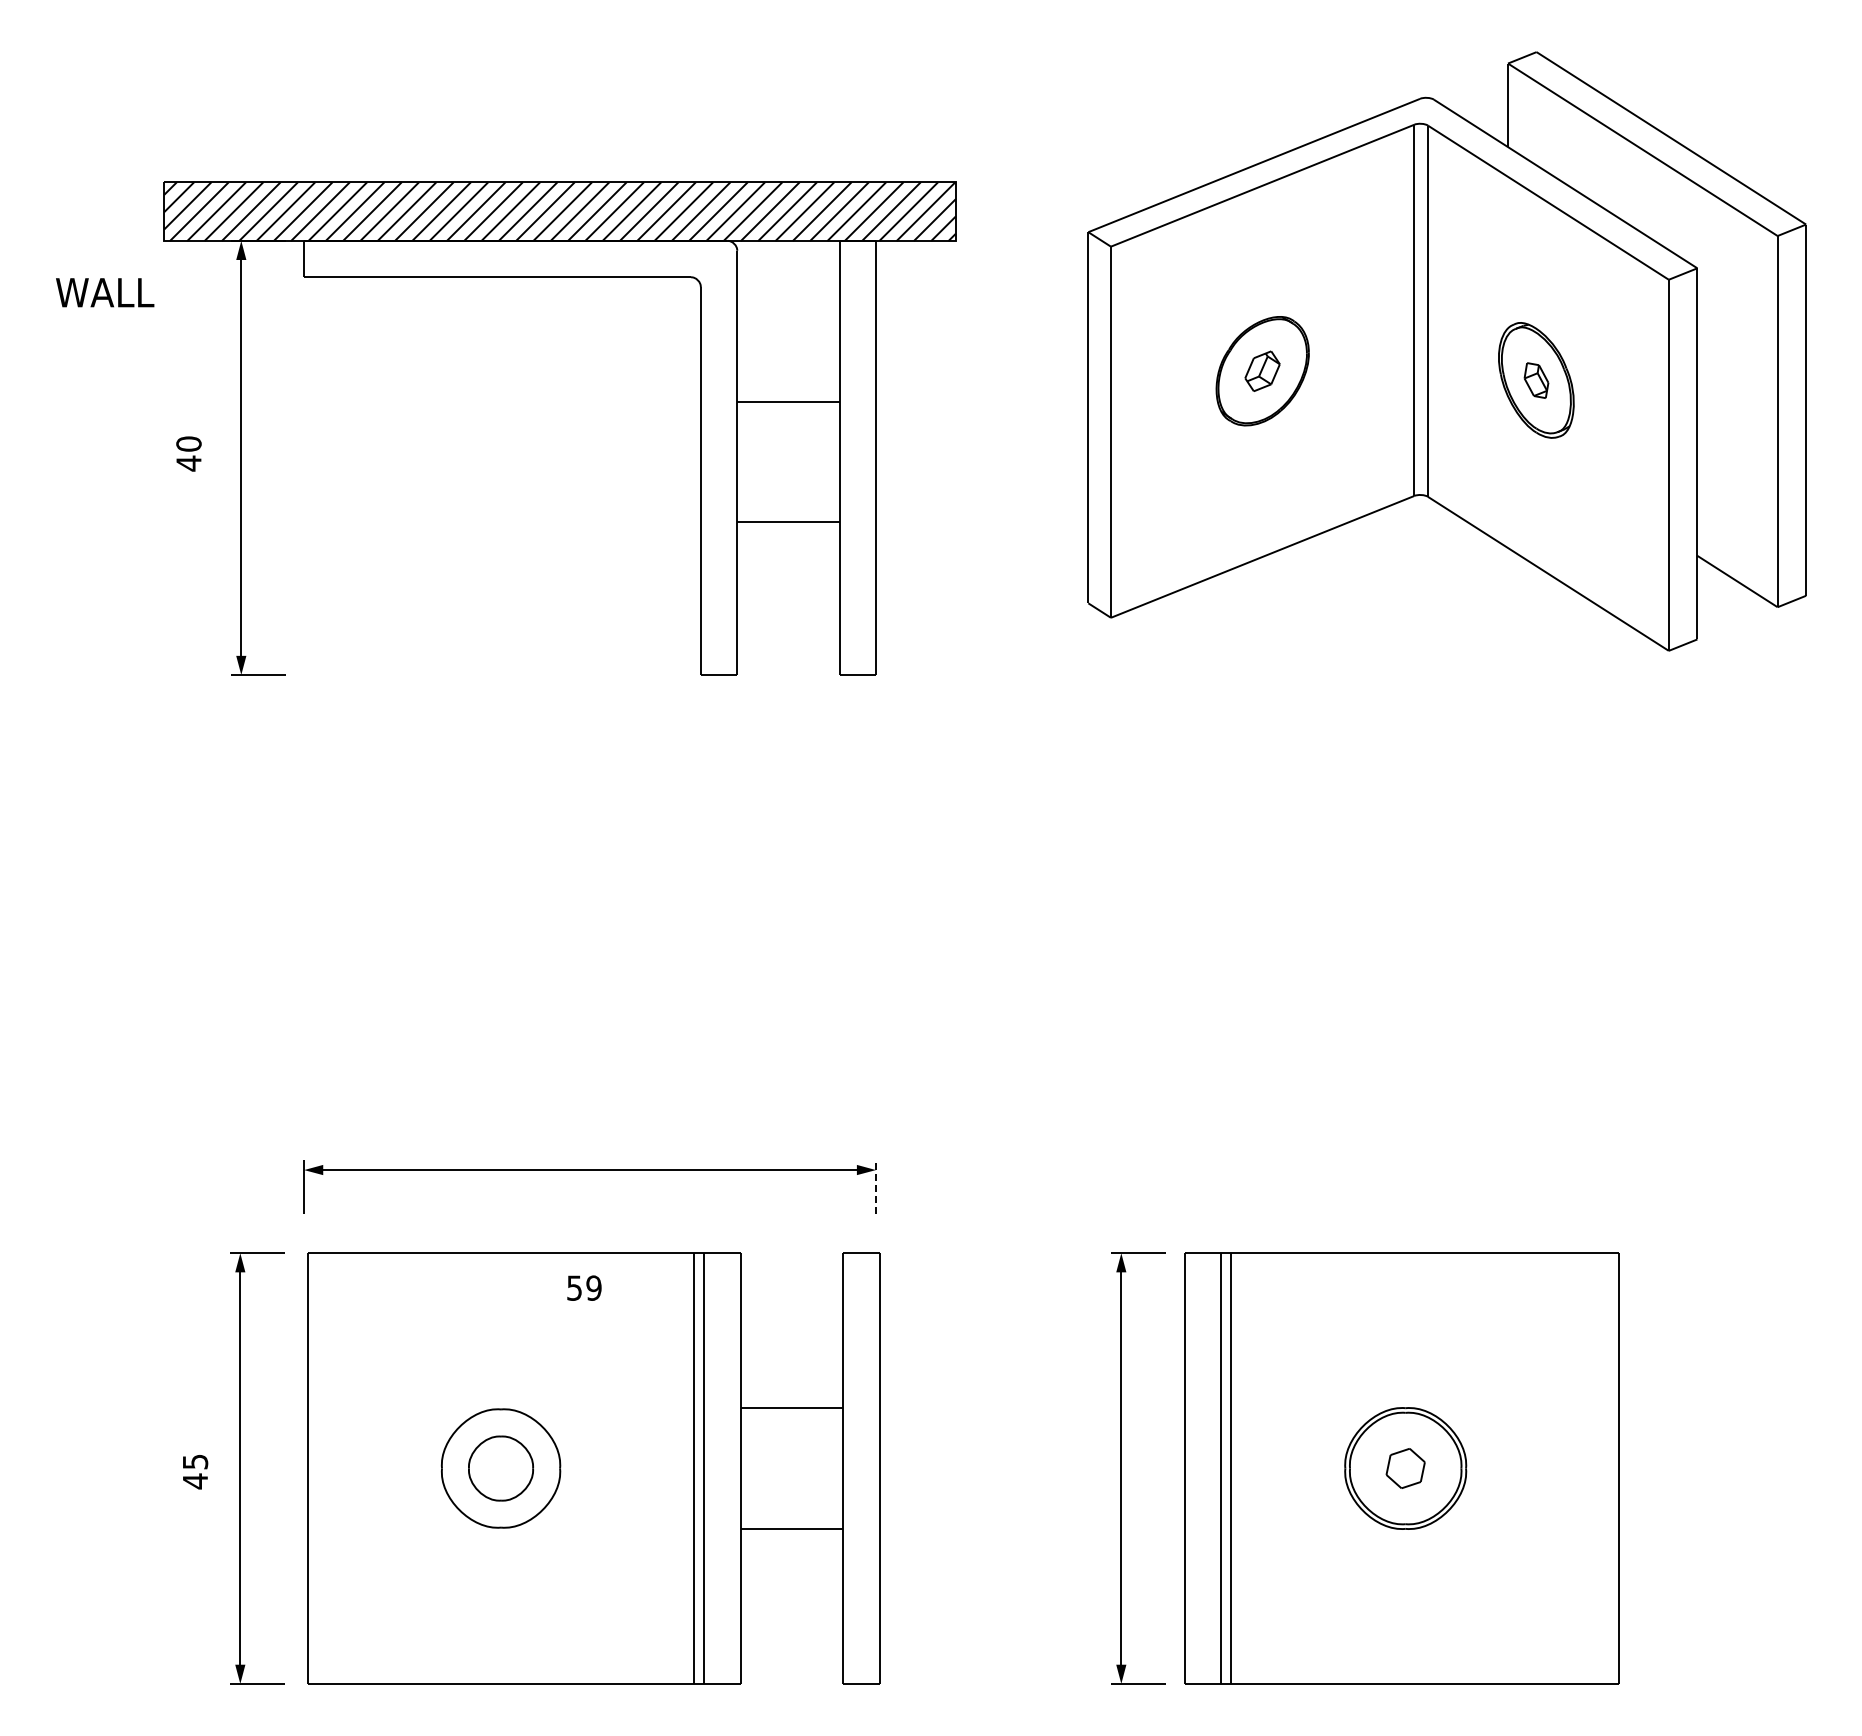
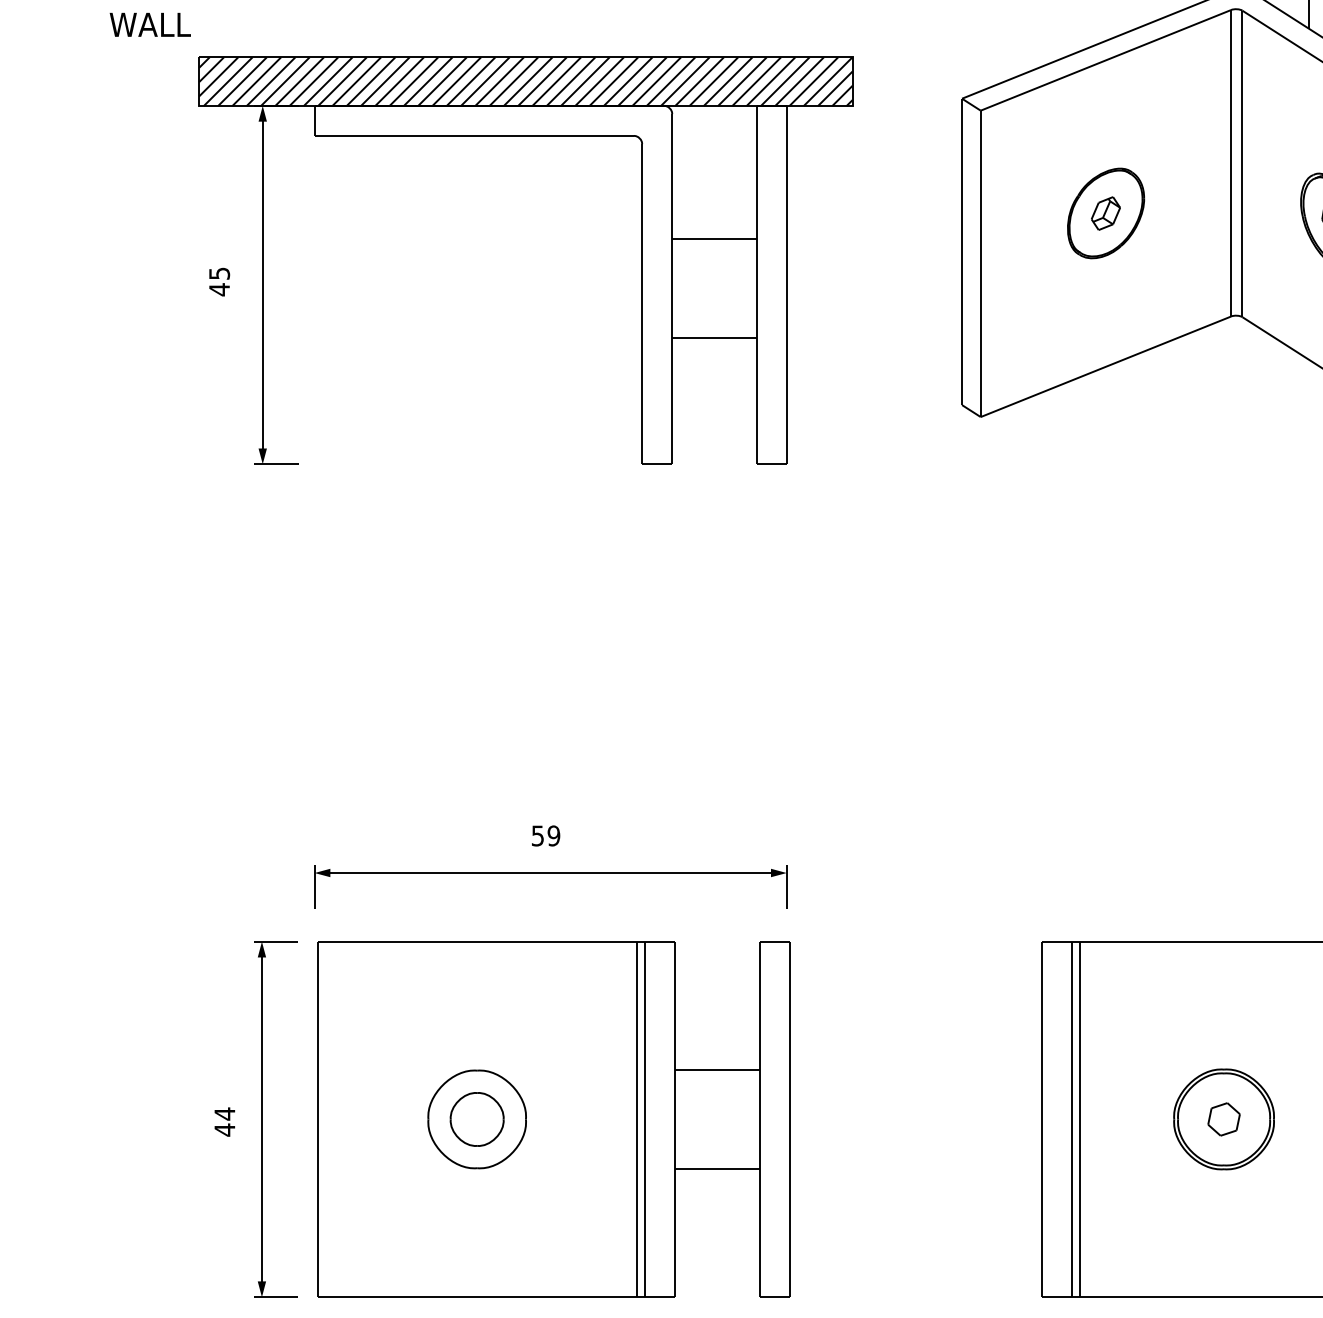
text: (105, 292) -> (150, 24), moved
text: (188, 443) -> (219, 273), 40 -> 45
line: (875, 1186) -> (786, 886), dashed -> solid
text: (584, 1287) -> (546, 835), moved
text: (195, 1462) -> (224, 1114), 45 -> 44
part: (1121, 1468) -> (989, 1119), removed

